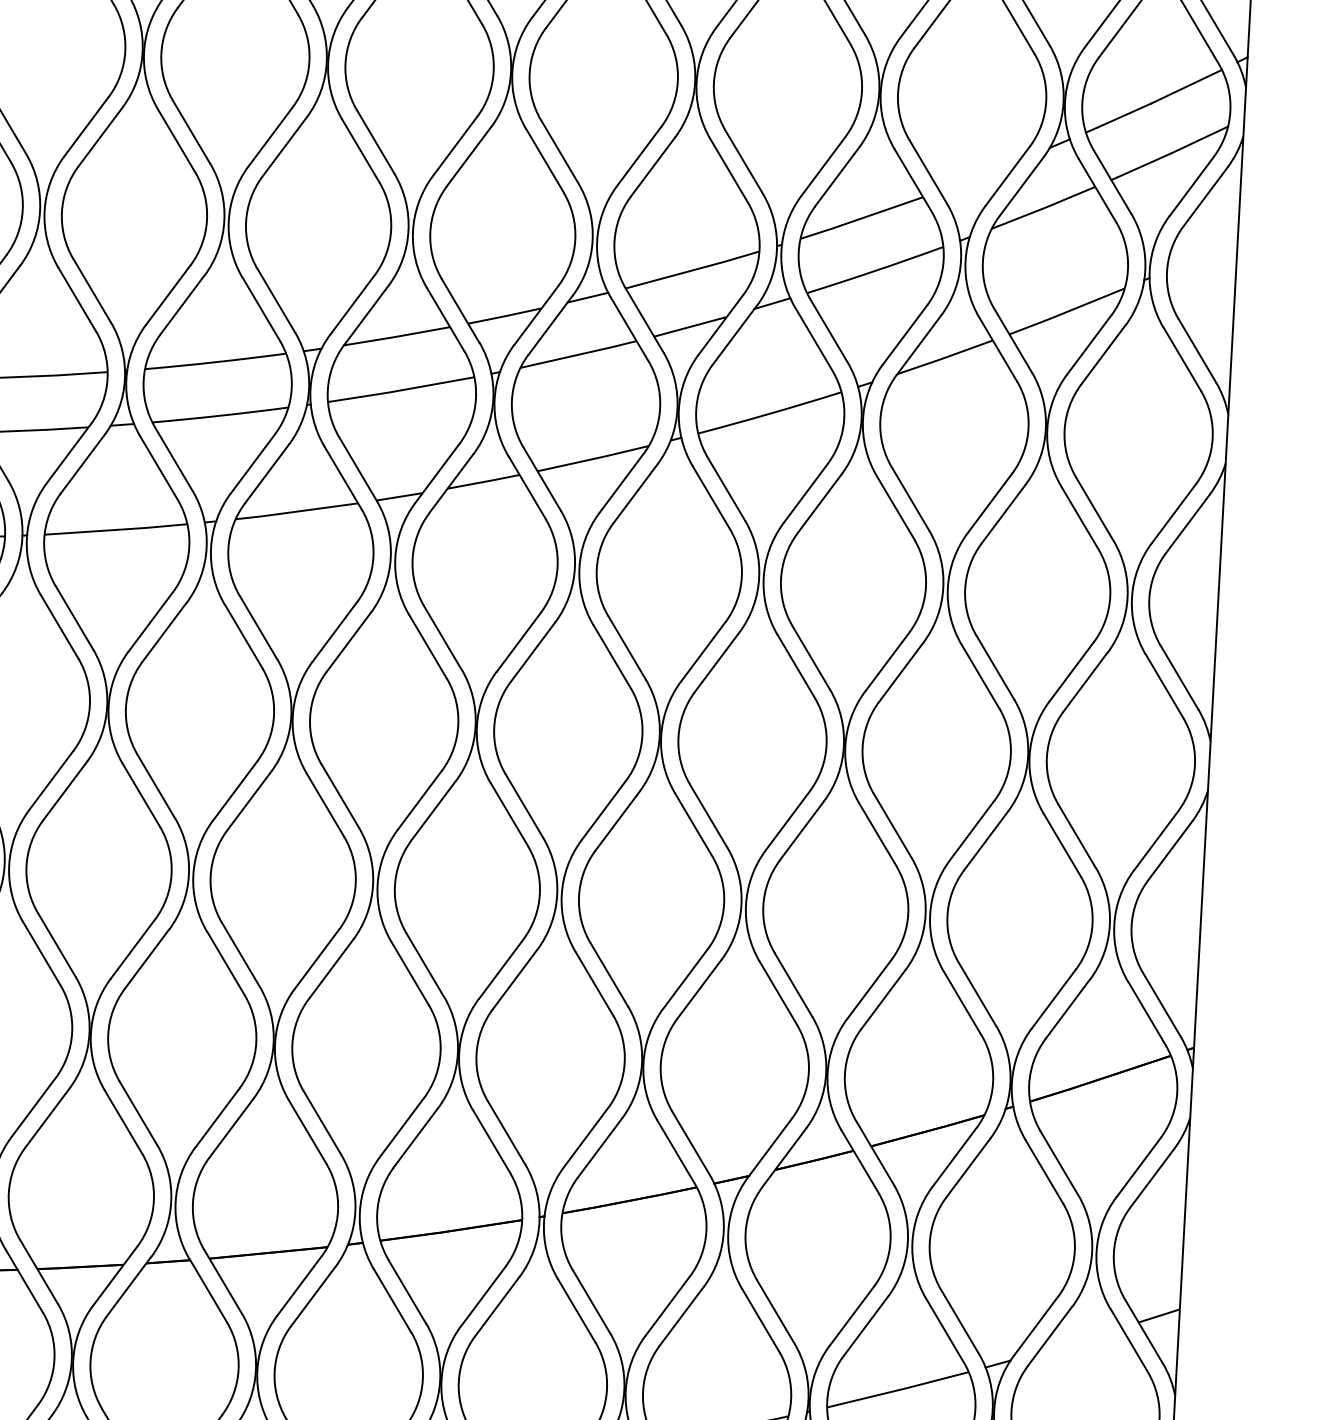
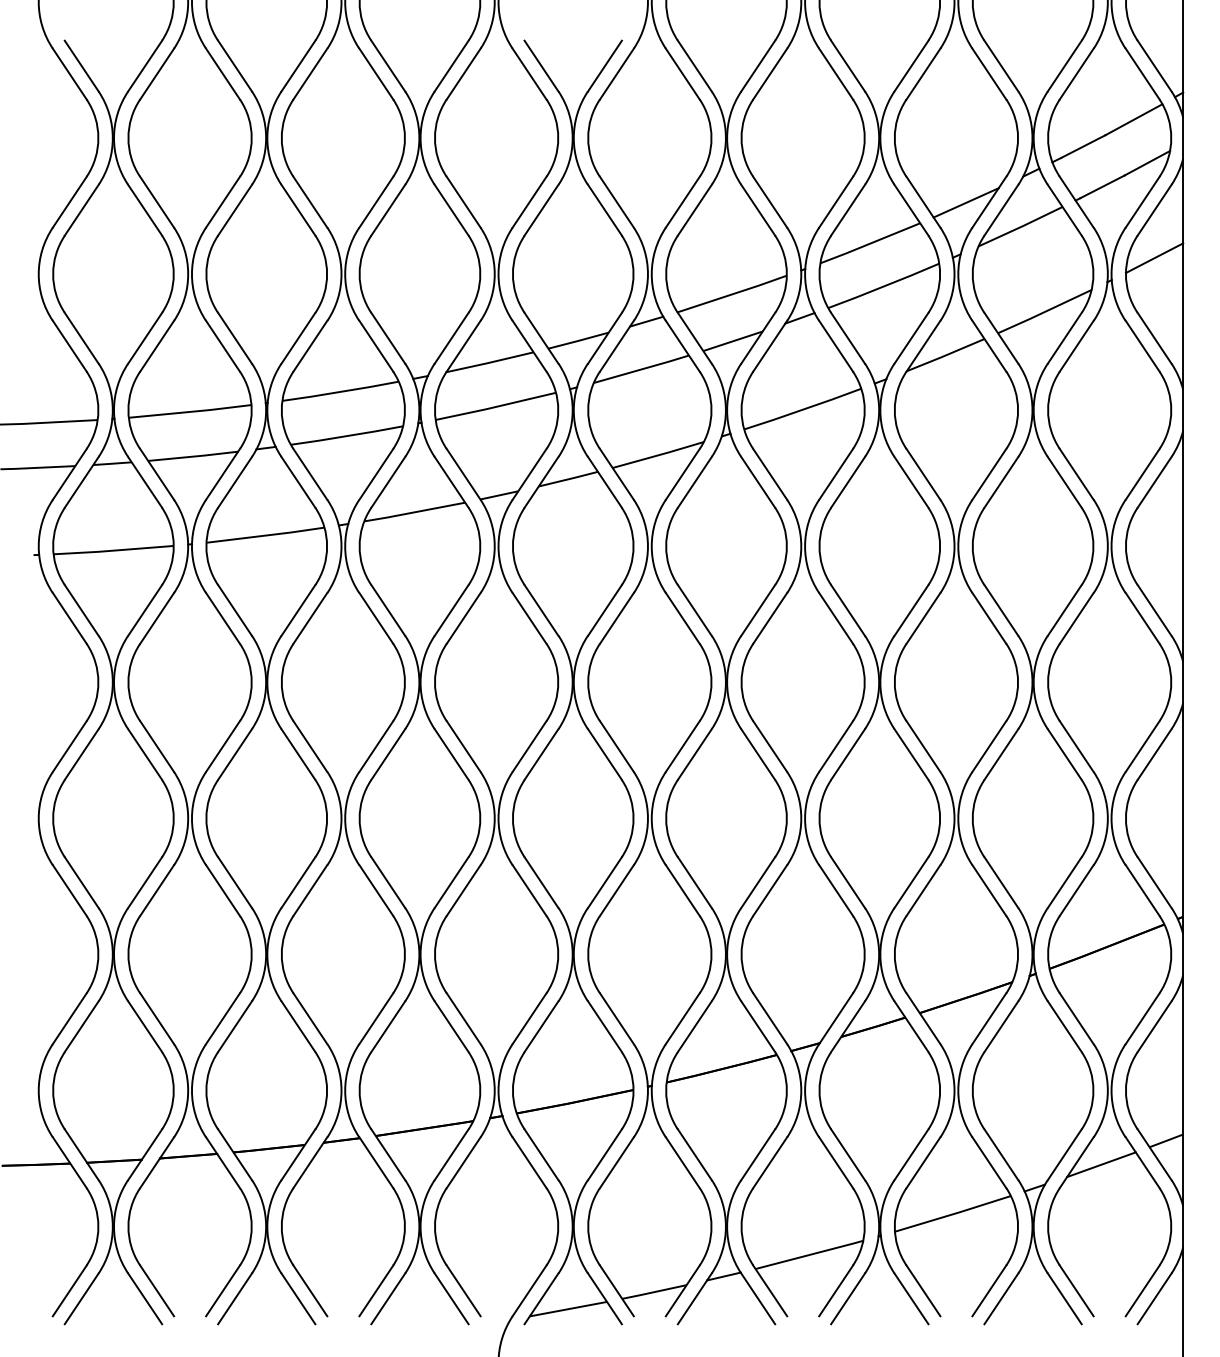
line: (978, 175) -> (965, 202), added
line: (1202, 254) -> (1154, 258), added
line: (1079, 1340) -> (1101, 1164), added

